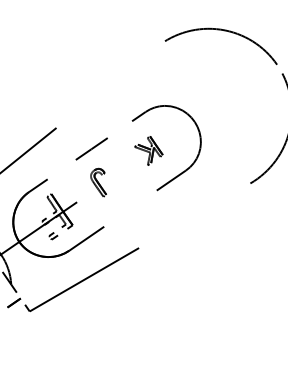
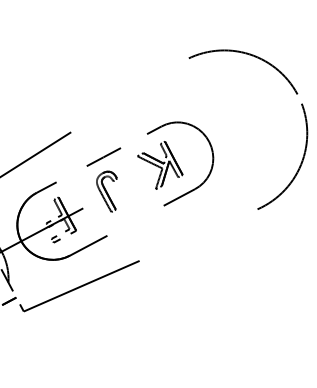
part: (149, 150) -> (160, 165), size x1.67
part: (98, 182) -> (106, 191), size x1.43

